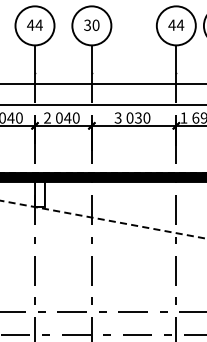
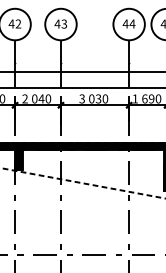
text: (38, 24) -> (17, 23), 44 -> 42
text: (91, 24) -> (60, 23), 30 -> 43
fill: (39, 193) -> (18, 159), added

